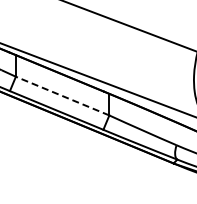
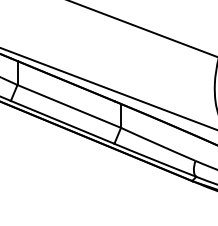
line: (62, 96) -> (69, 106), dashed -> solid

